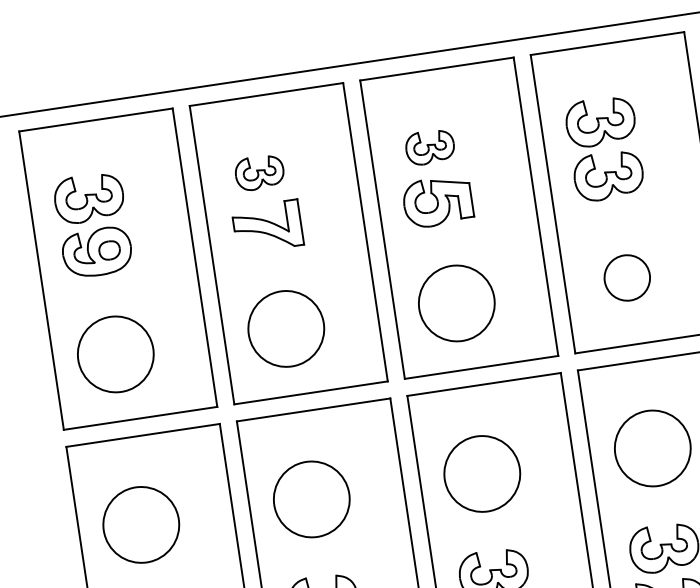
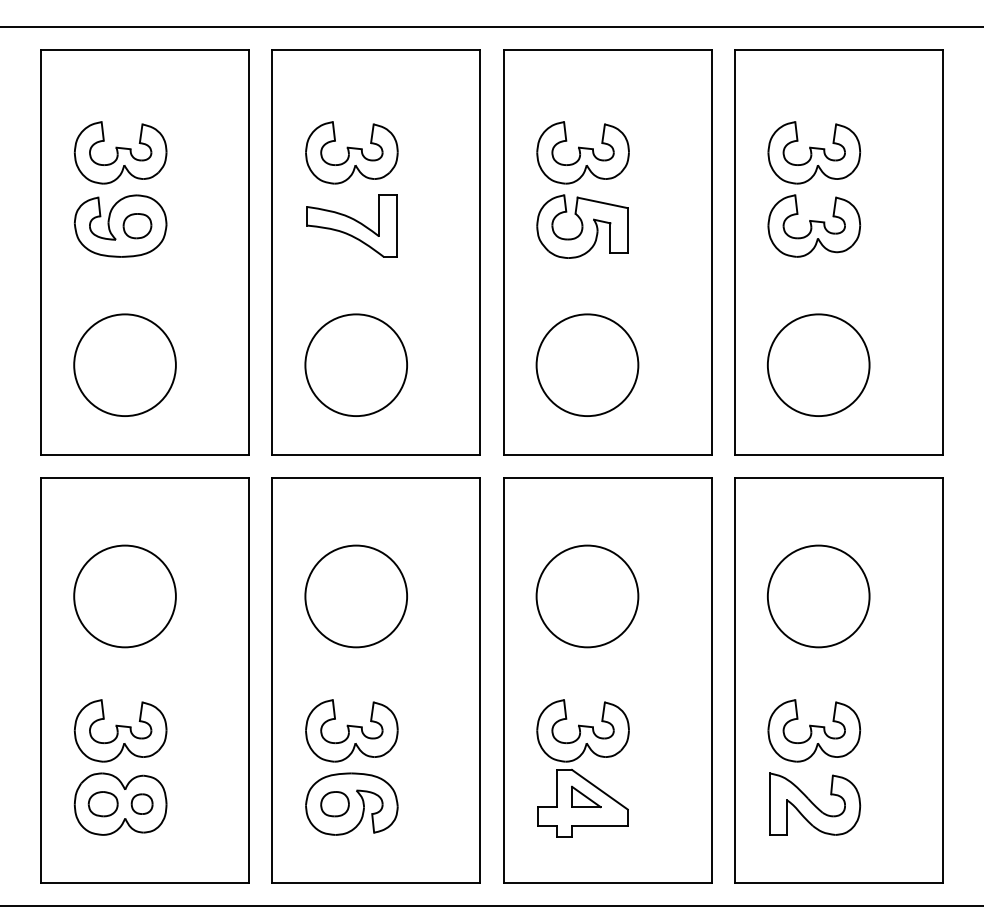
part: (429, 147) -> (582, 152), size x1.43
part: (259, 172) -> (351, 152), size x1.43
circle: (627, 278) -> (818, 365), size x1.67

